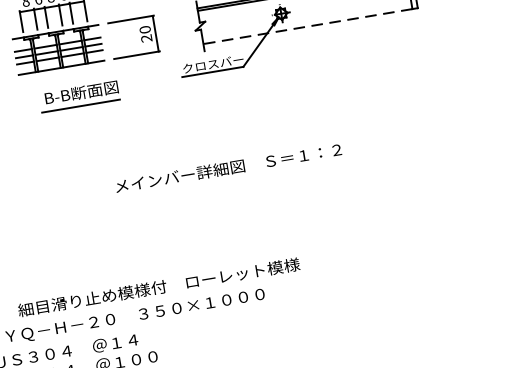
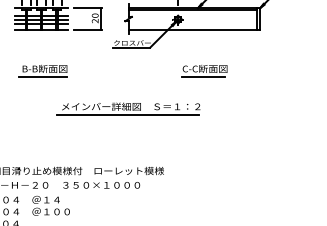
line: (307, 27) -> (192, 30), dashed -> solid
part: (338, 90) -> (204, 71), added
part: (78, 95) -> (42, 70), moved
line: (224, 181) -> (127, 114), added

